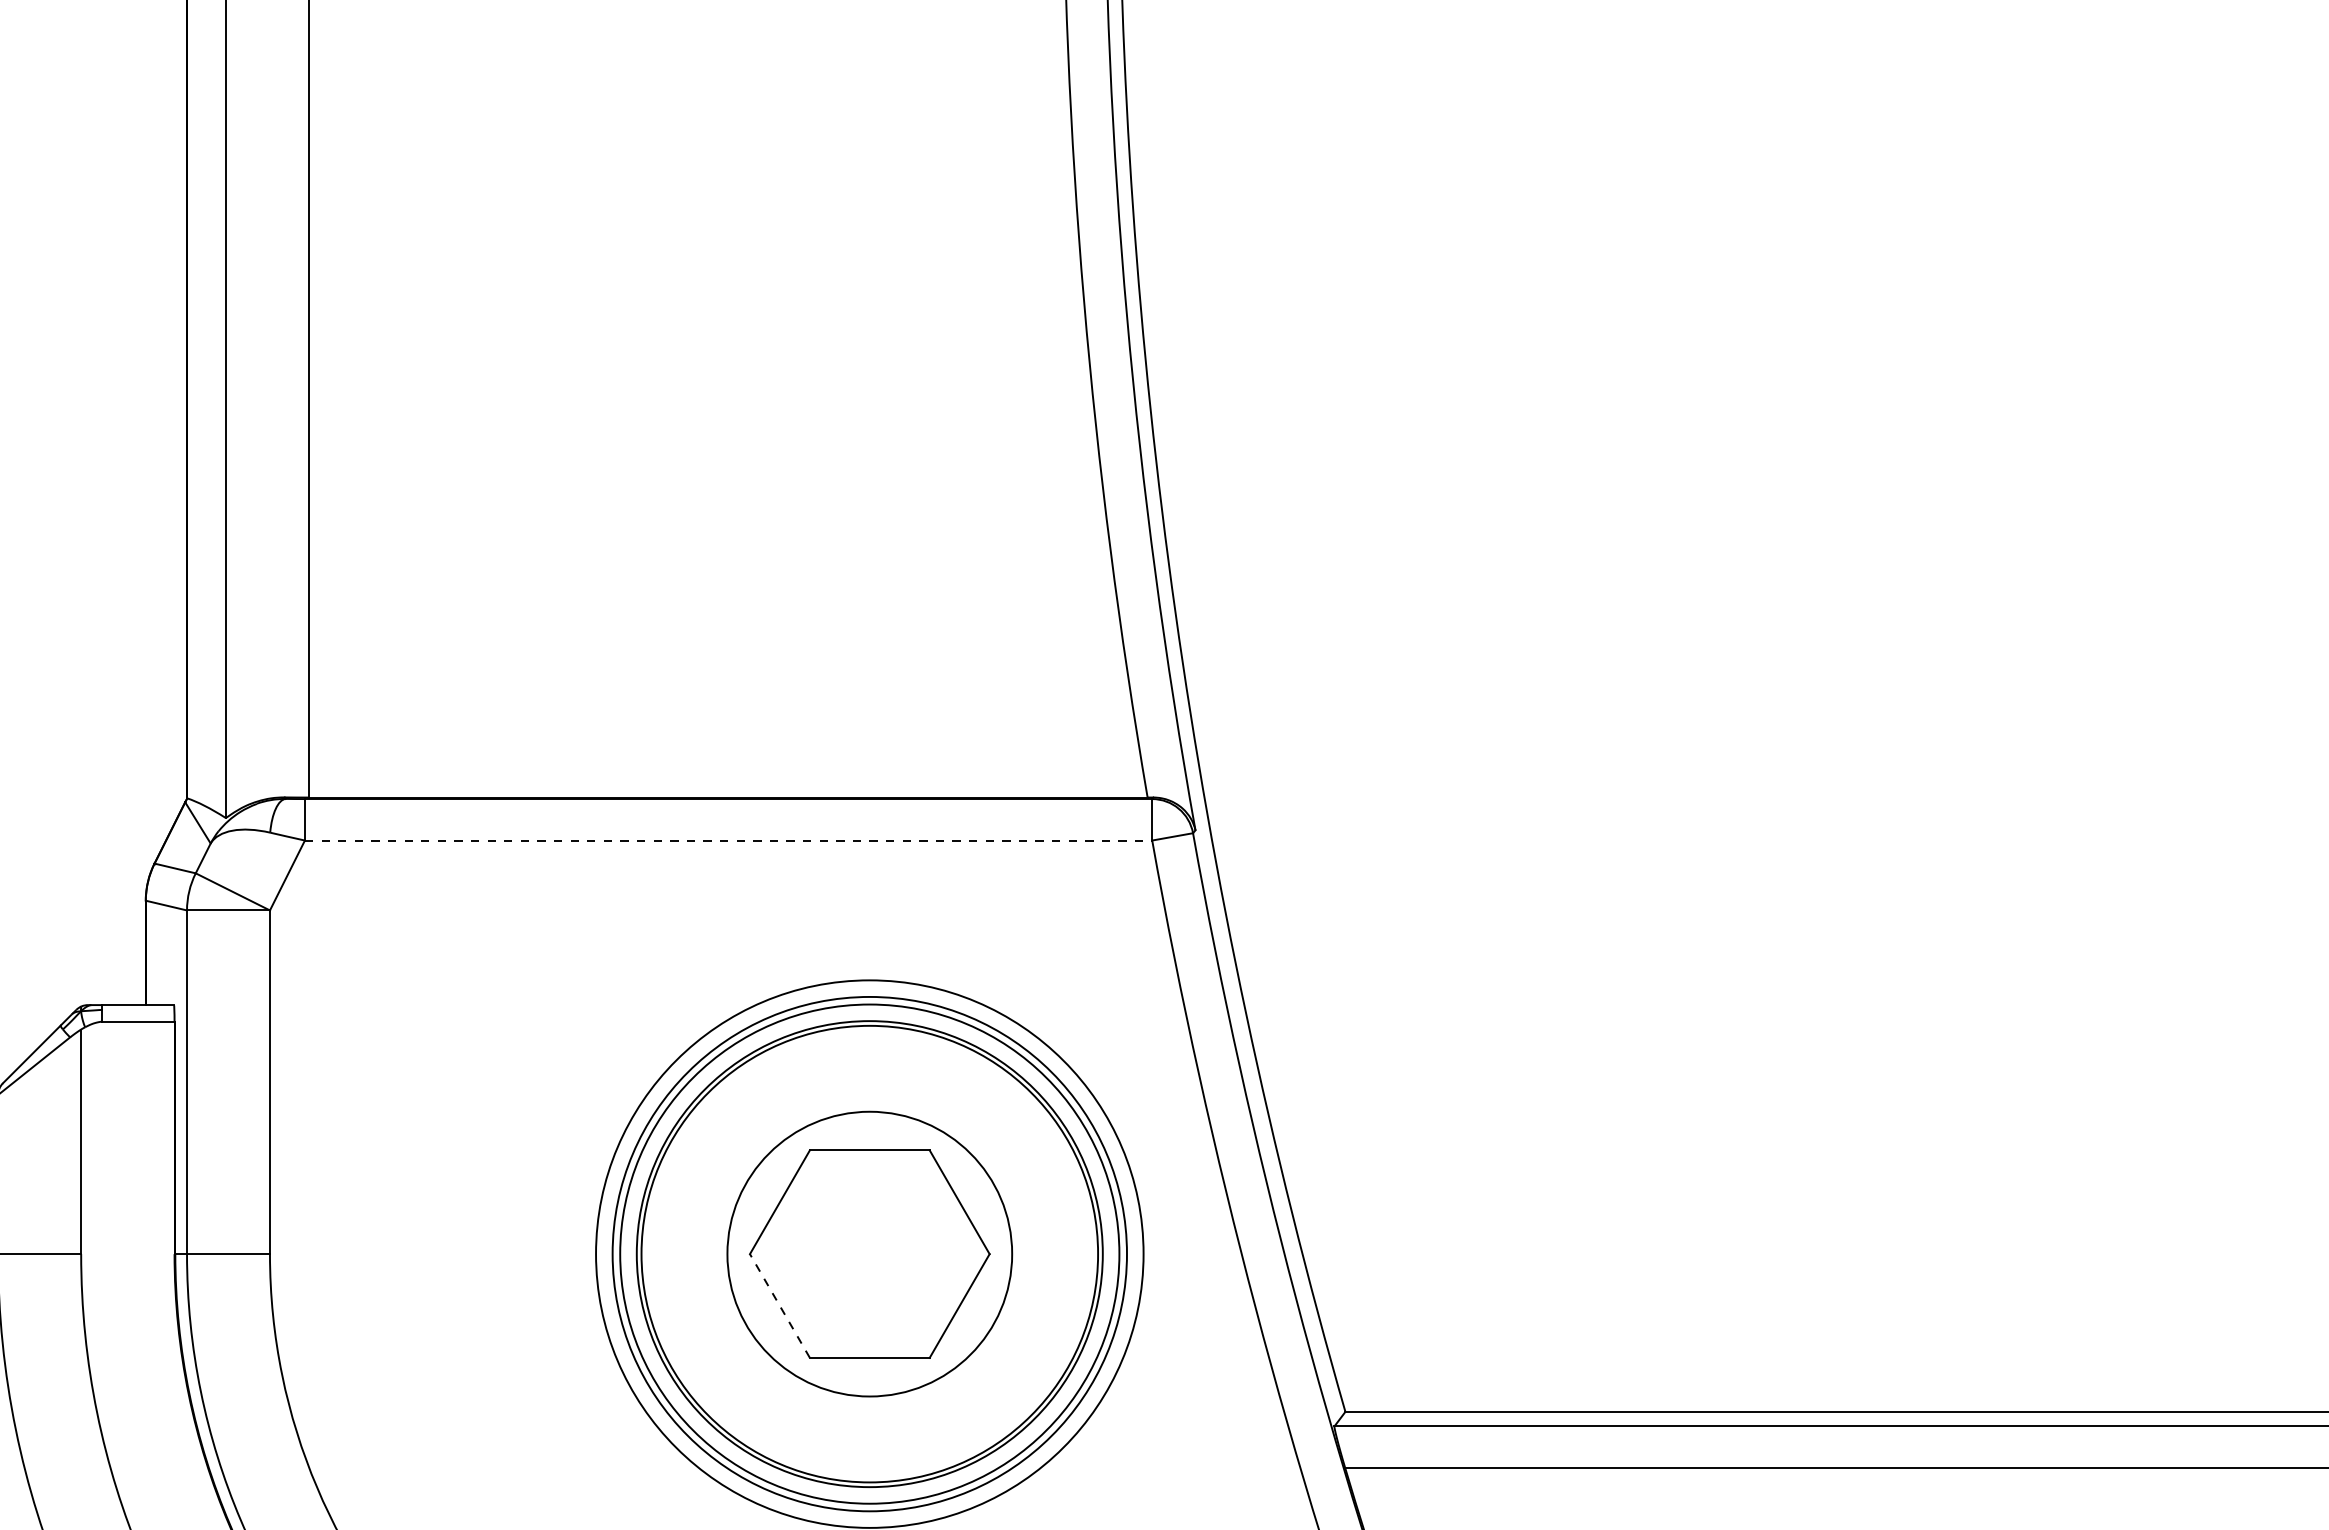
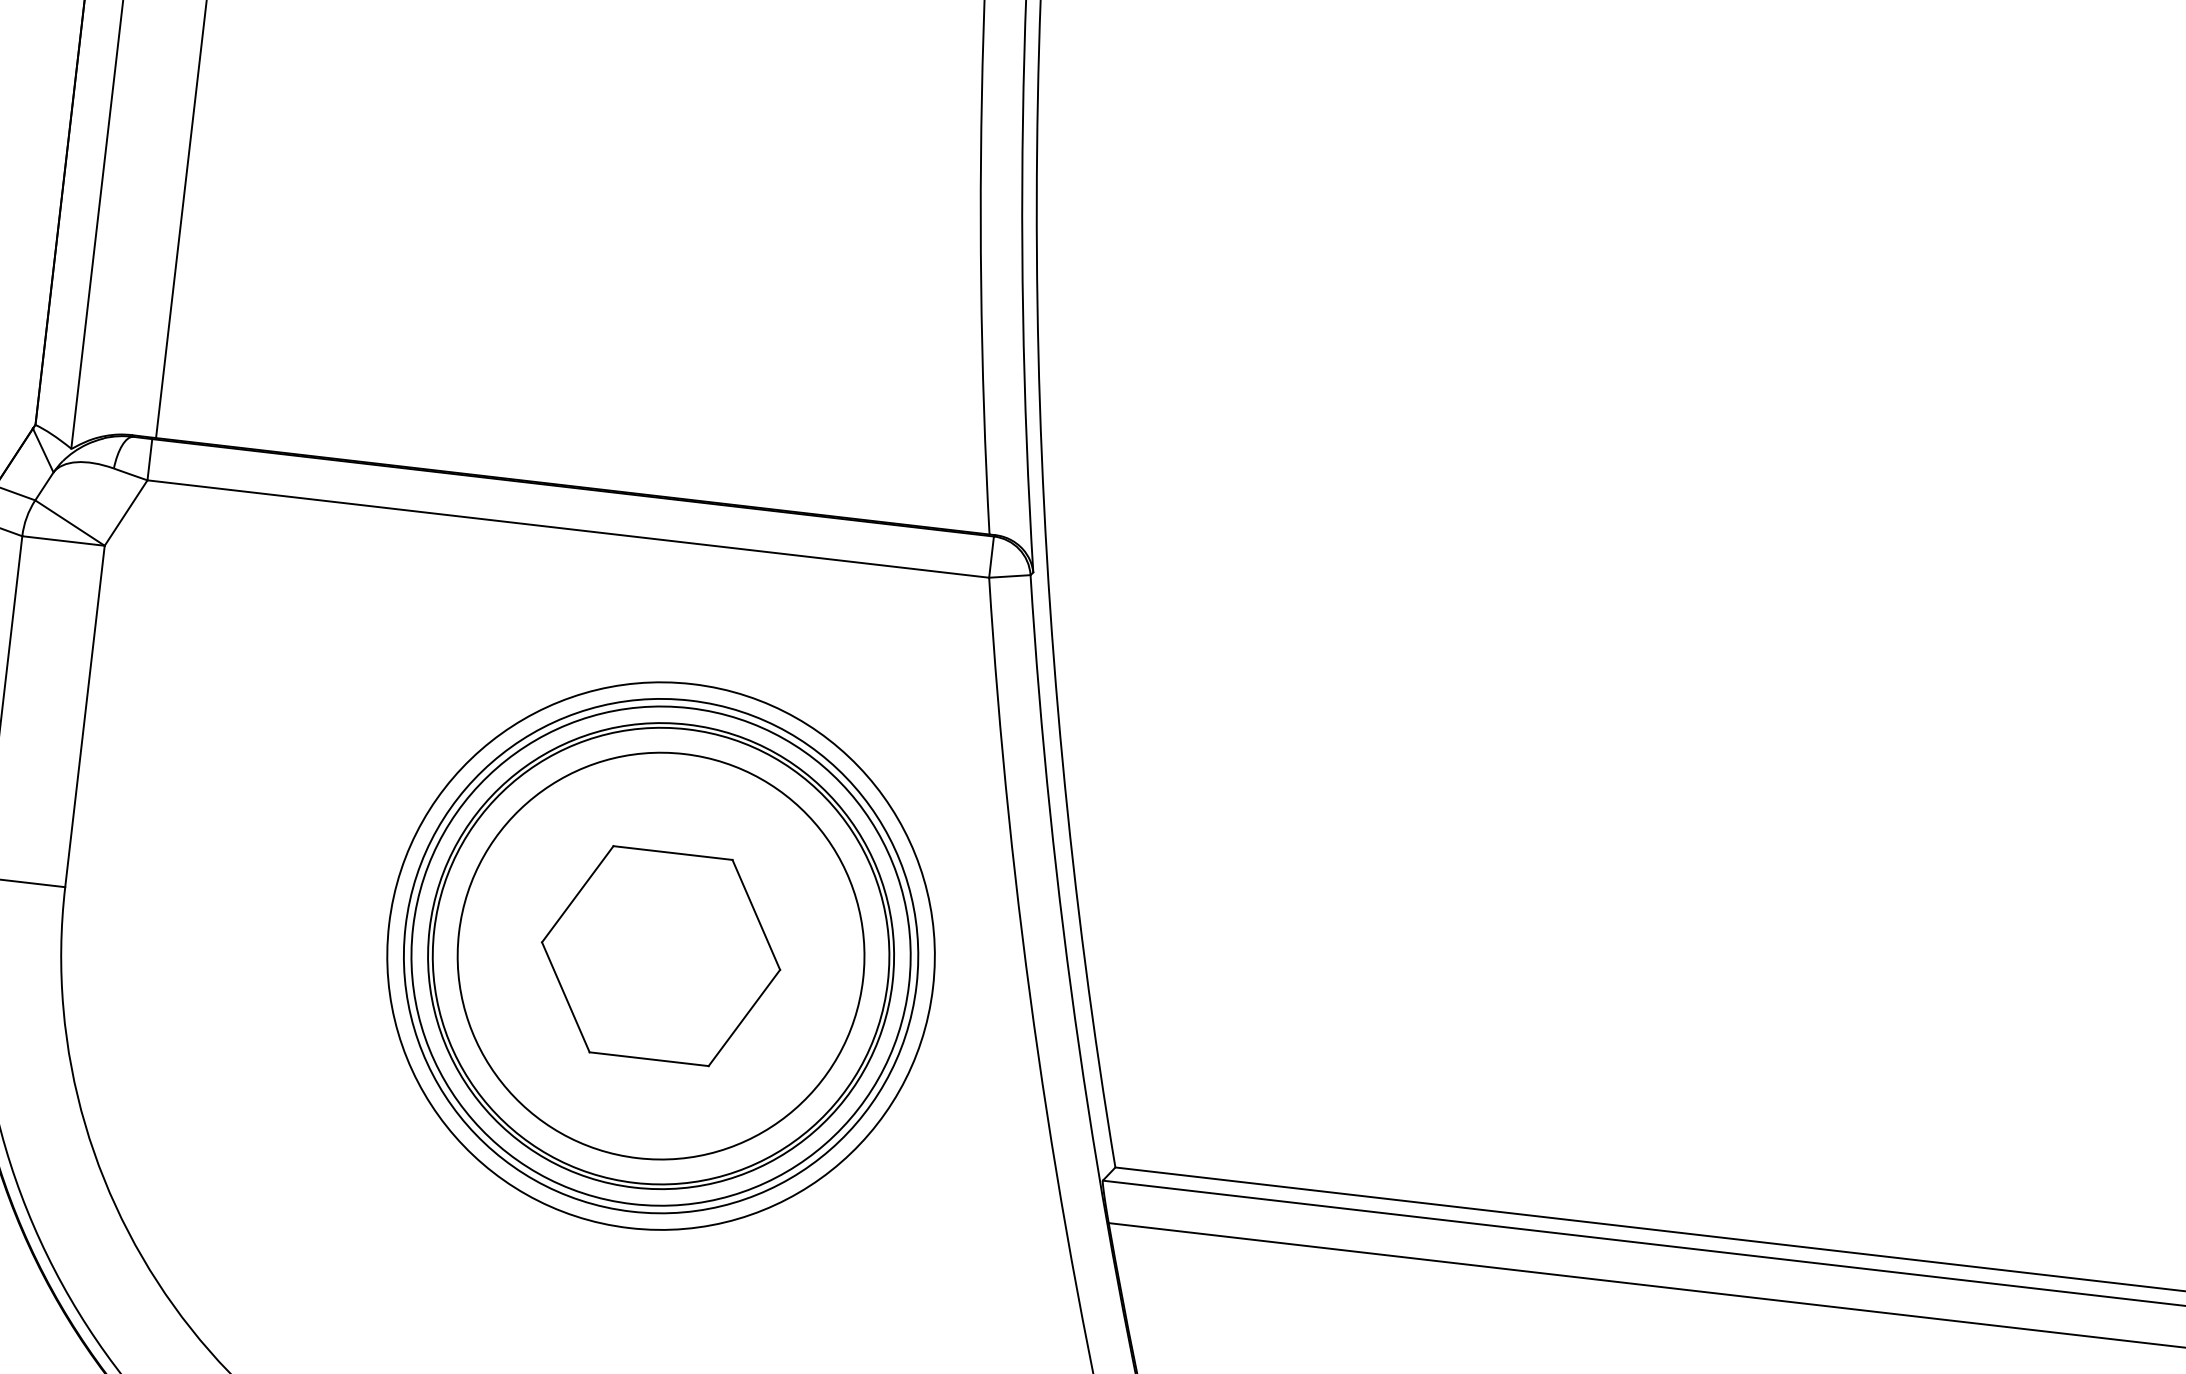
line: (728, 840) -> (568, 528), dashed -> solid
circle: (869, 1253) -> (660, 955), size x1.43
line: (779, 1306) -> (565, 997), dashed -> solid

